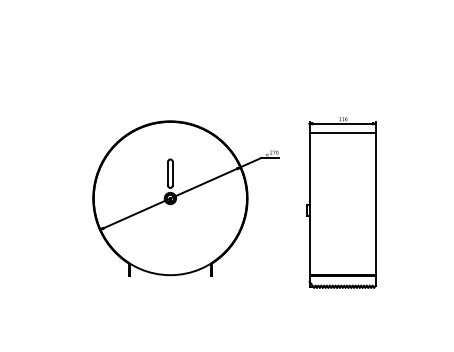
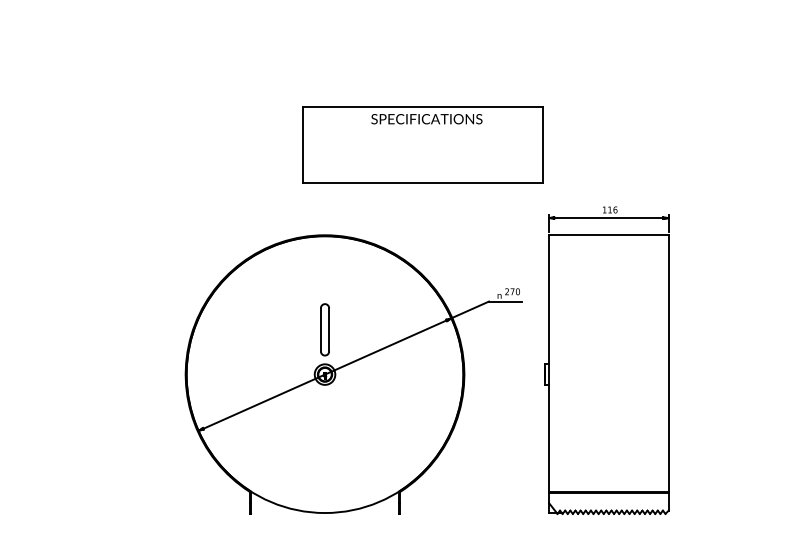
part: (224, 83) -> (422, 143), added
part: (185, 198) -> (352, 374), moved
part: (341, 202) -> (606, 360), moved

